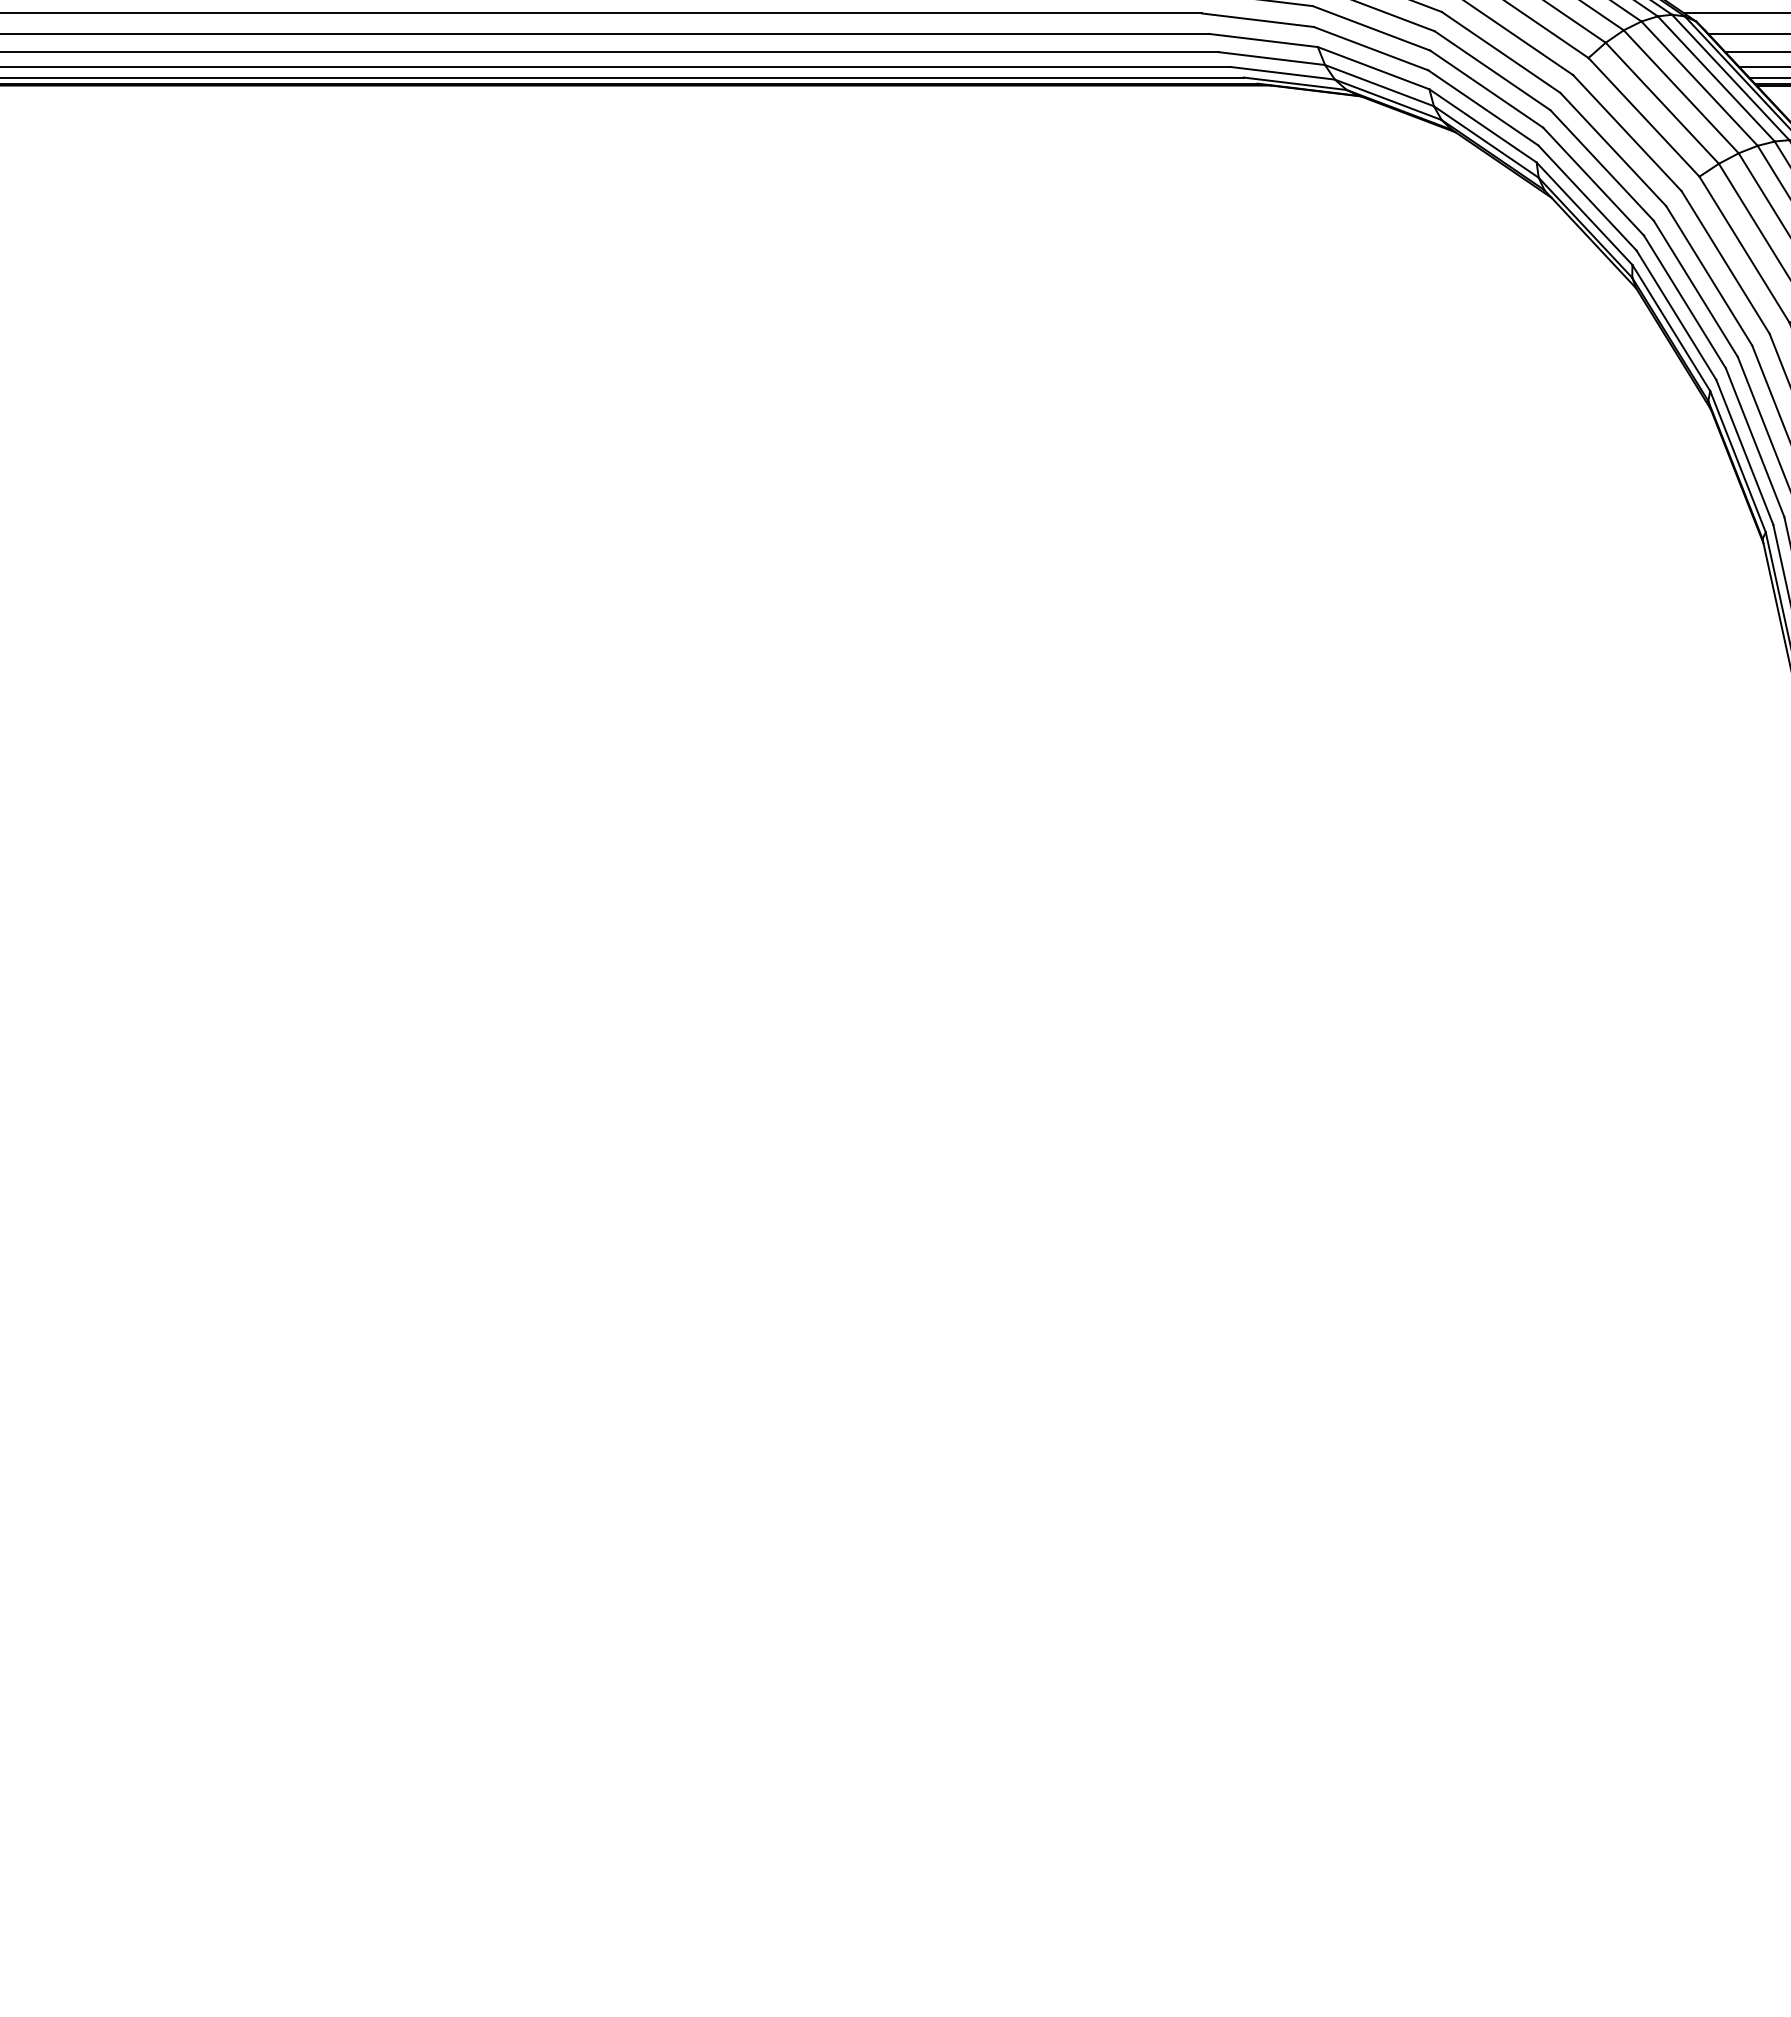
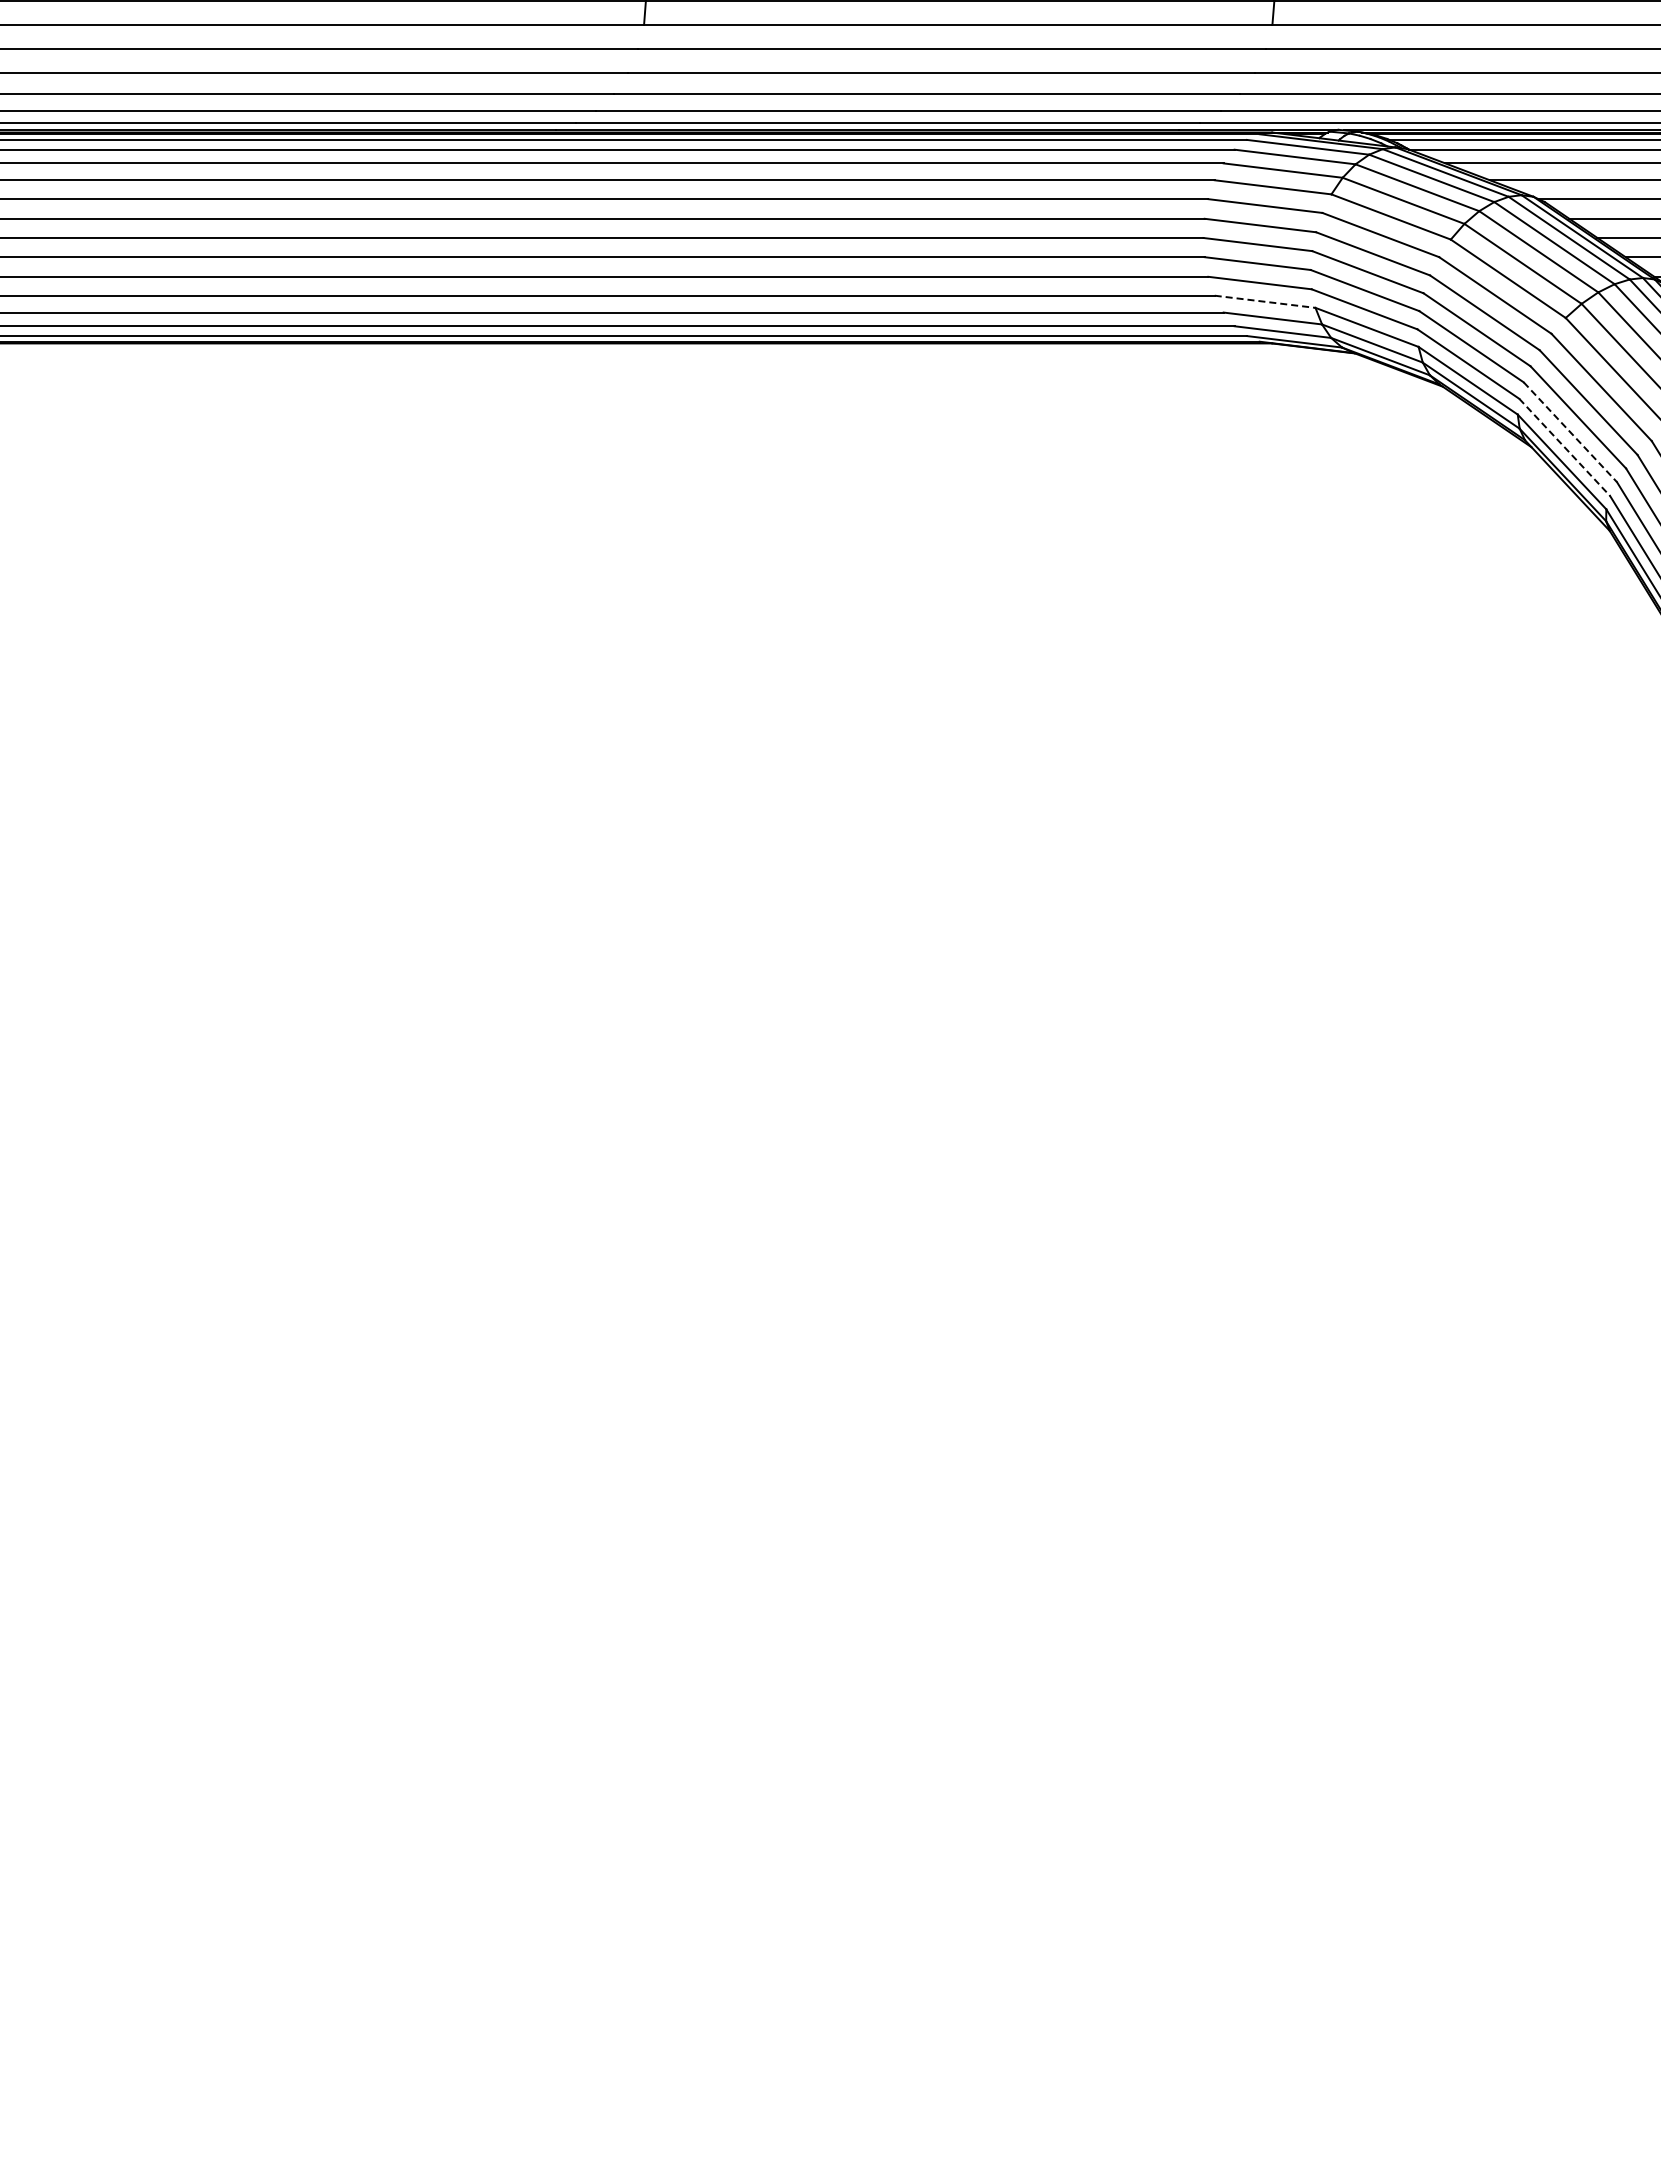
line: (1263, 40) -> (1265, 301), solid -> dashed
line: (1593, 181) -> (1570, 432), solid -> dashed
line: (1587, 198) -> (1564, 447), solid -> dashed

